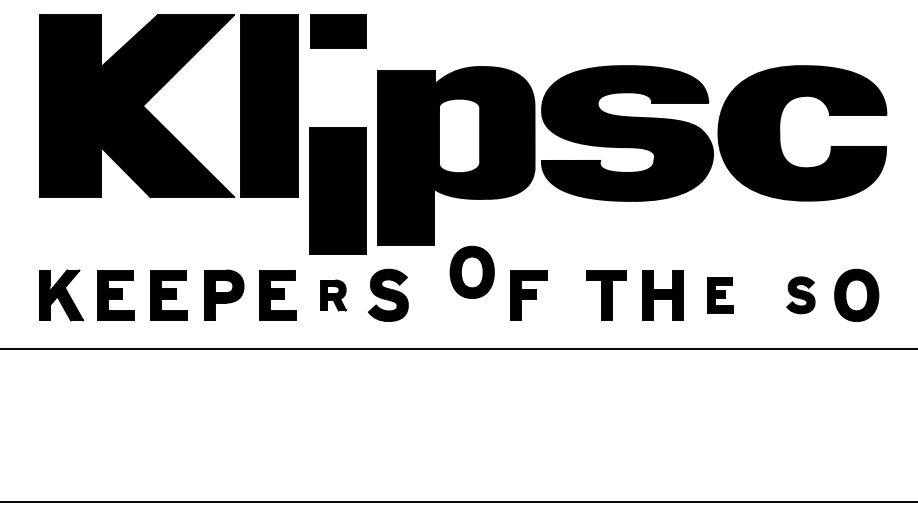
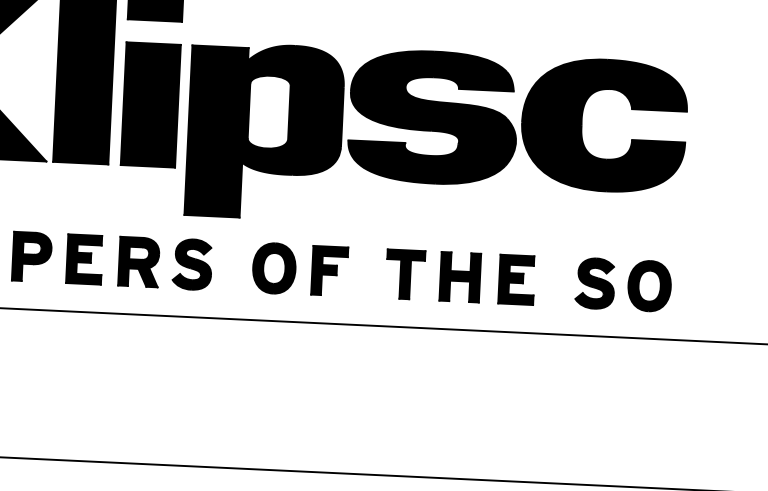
part: (337, 190) -> (150, 104), moved
part: (471, 271) -> (273, 267), moved
part: (800, 294) -> (594, 282), size x1.43
part: (333, 295) -> (138, 262), size x1.67
part: (720, 295) -> (516, 279), size x1.43

